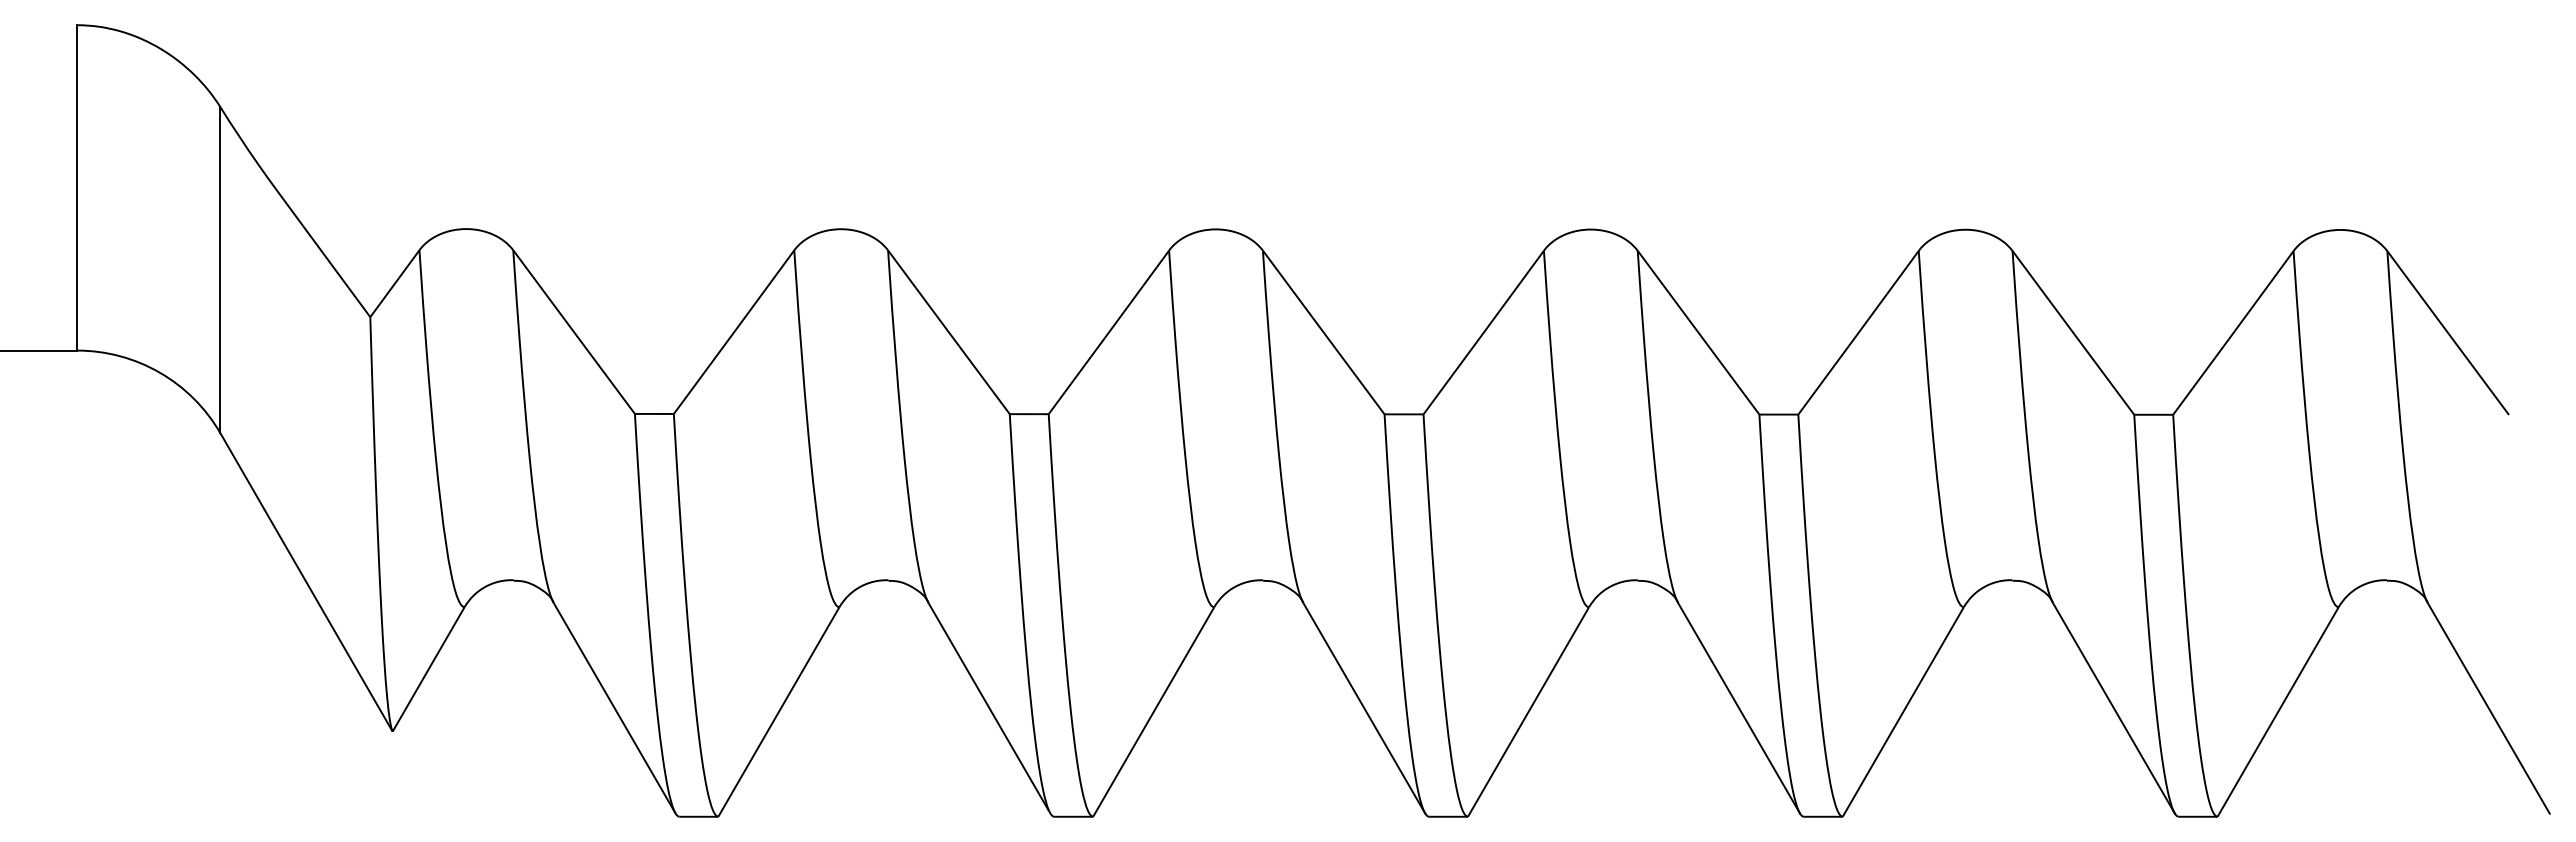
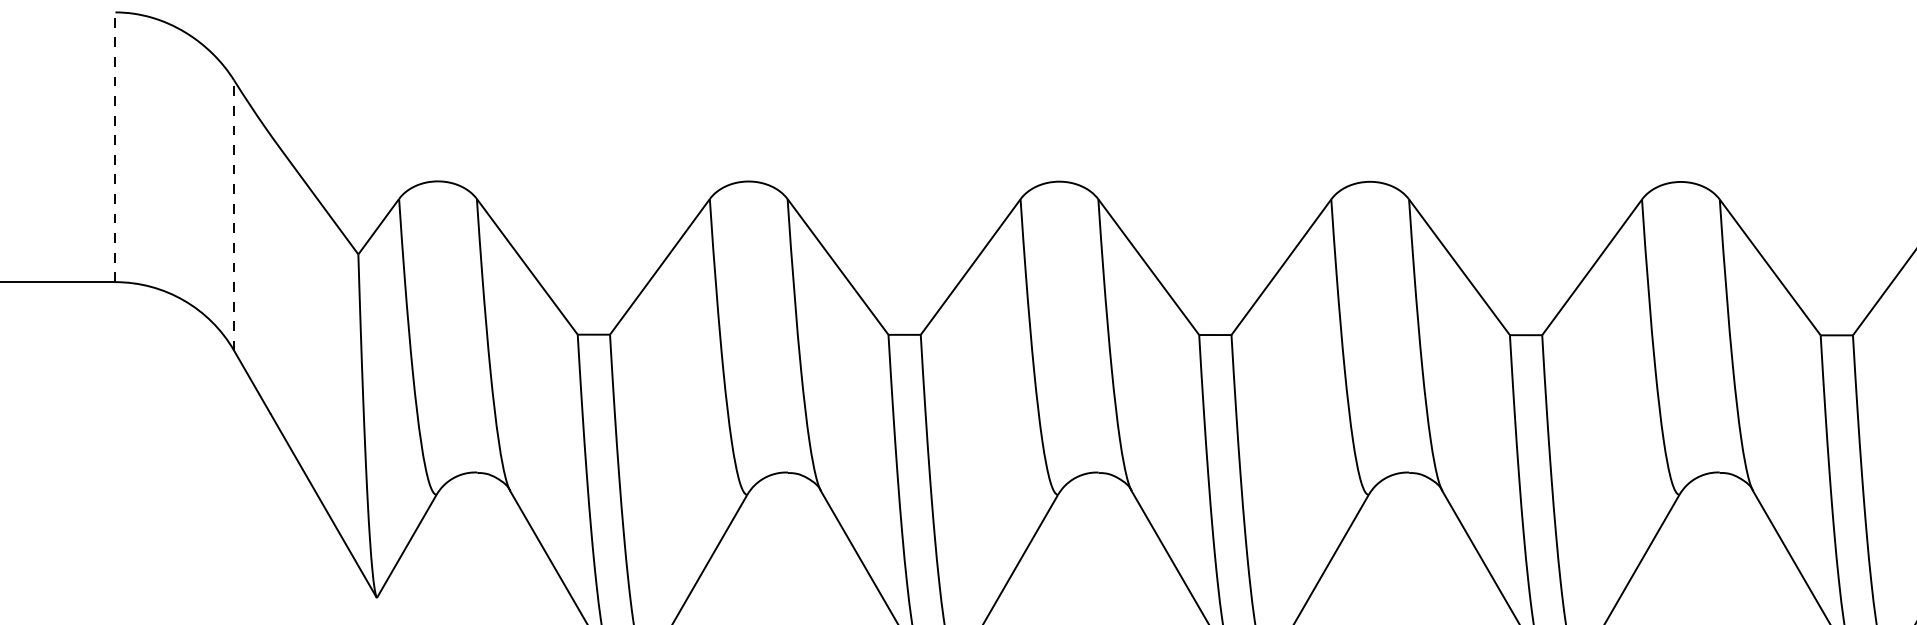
line: (77, 187) -> (115, 146), solid -> dashed
line: (220, 269) -> (234, 214), solid -> dashed

